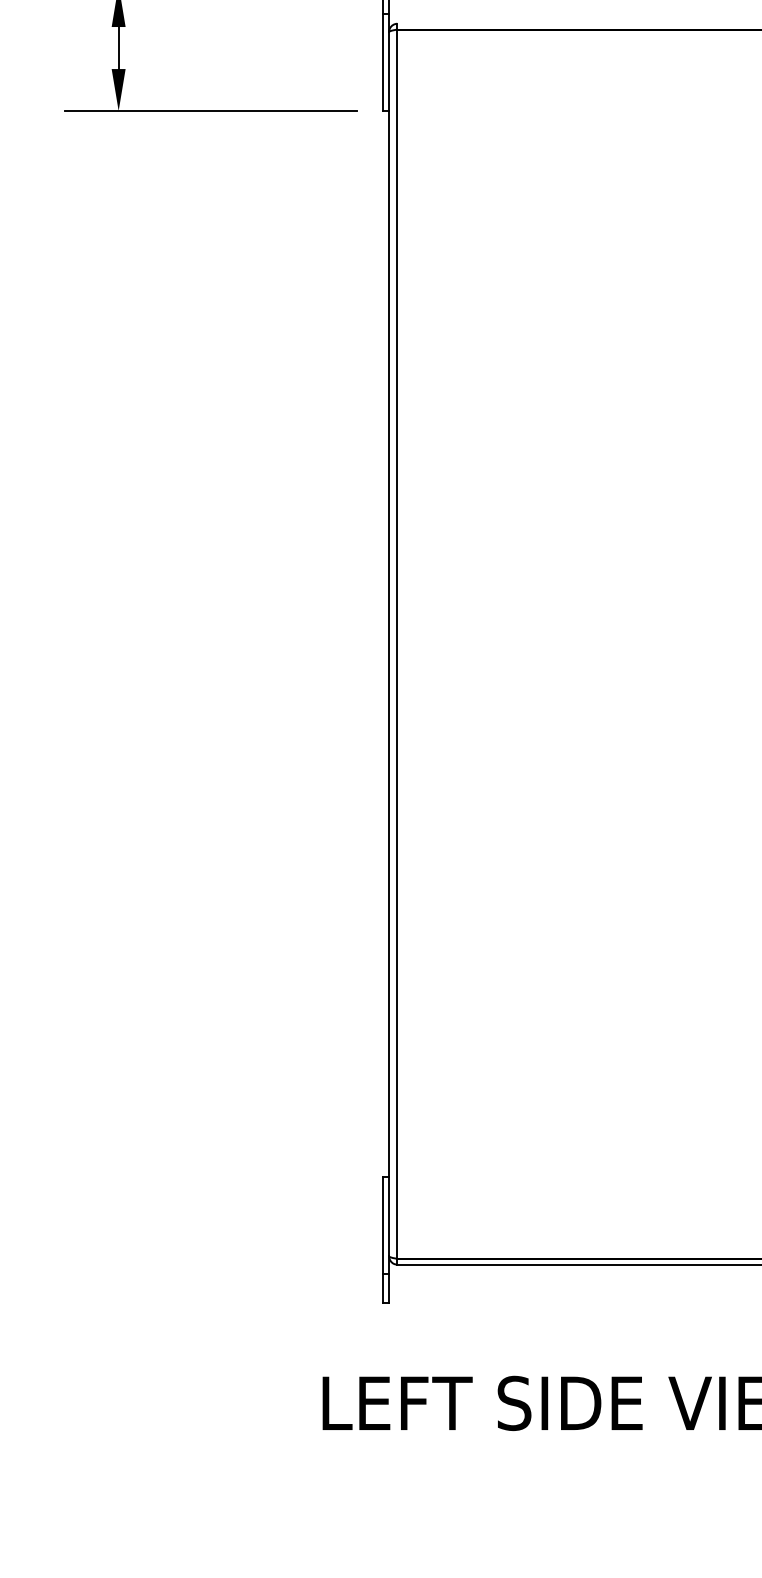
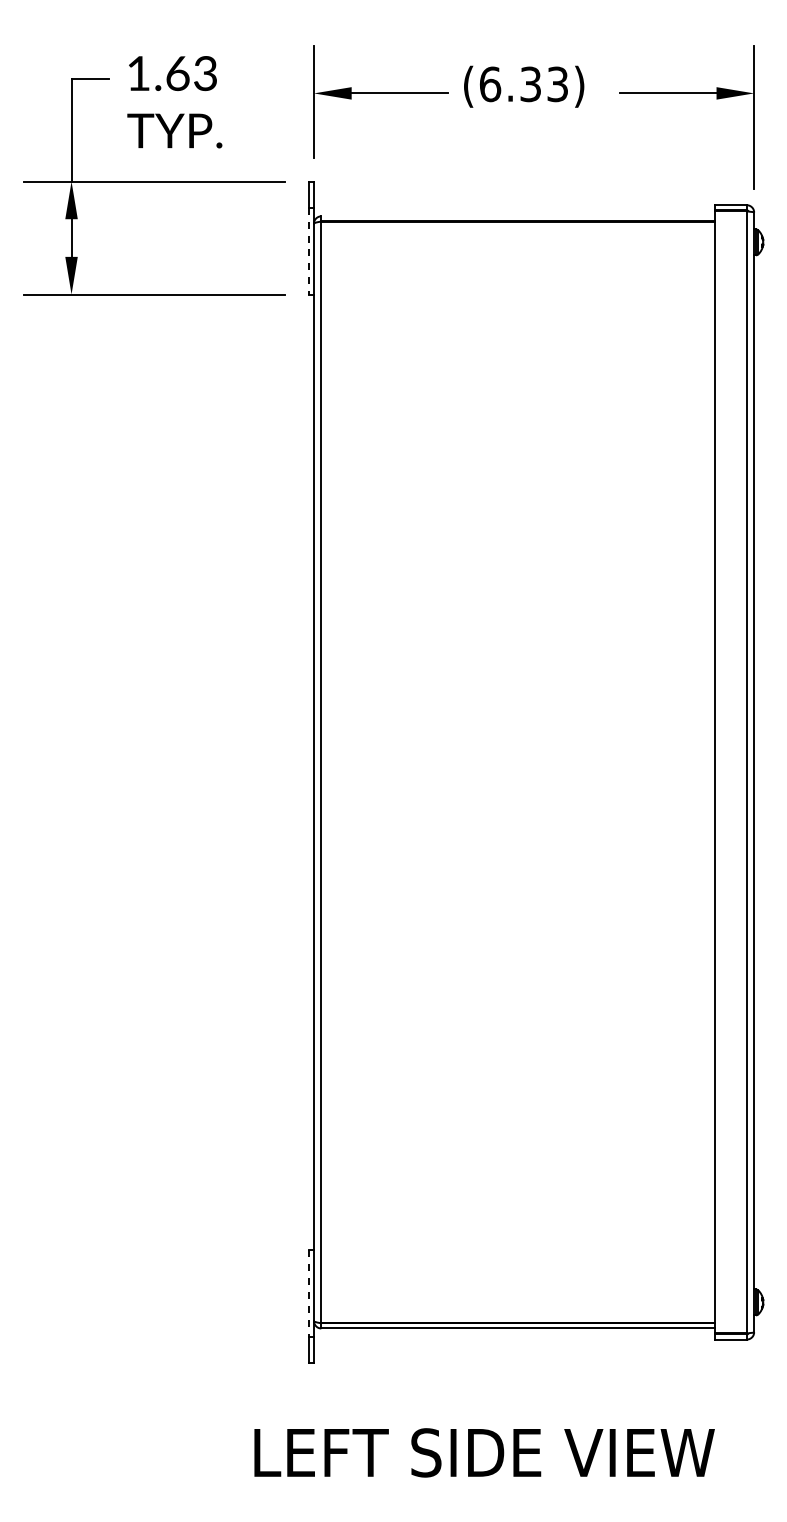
line: (383, 63) -> (308, 251), solid -> dashed
line: (383, 1226) -> (308, 1294), solid -> dashed

